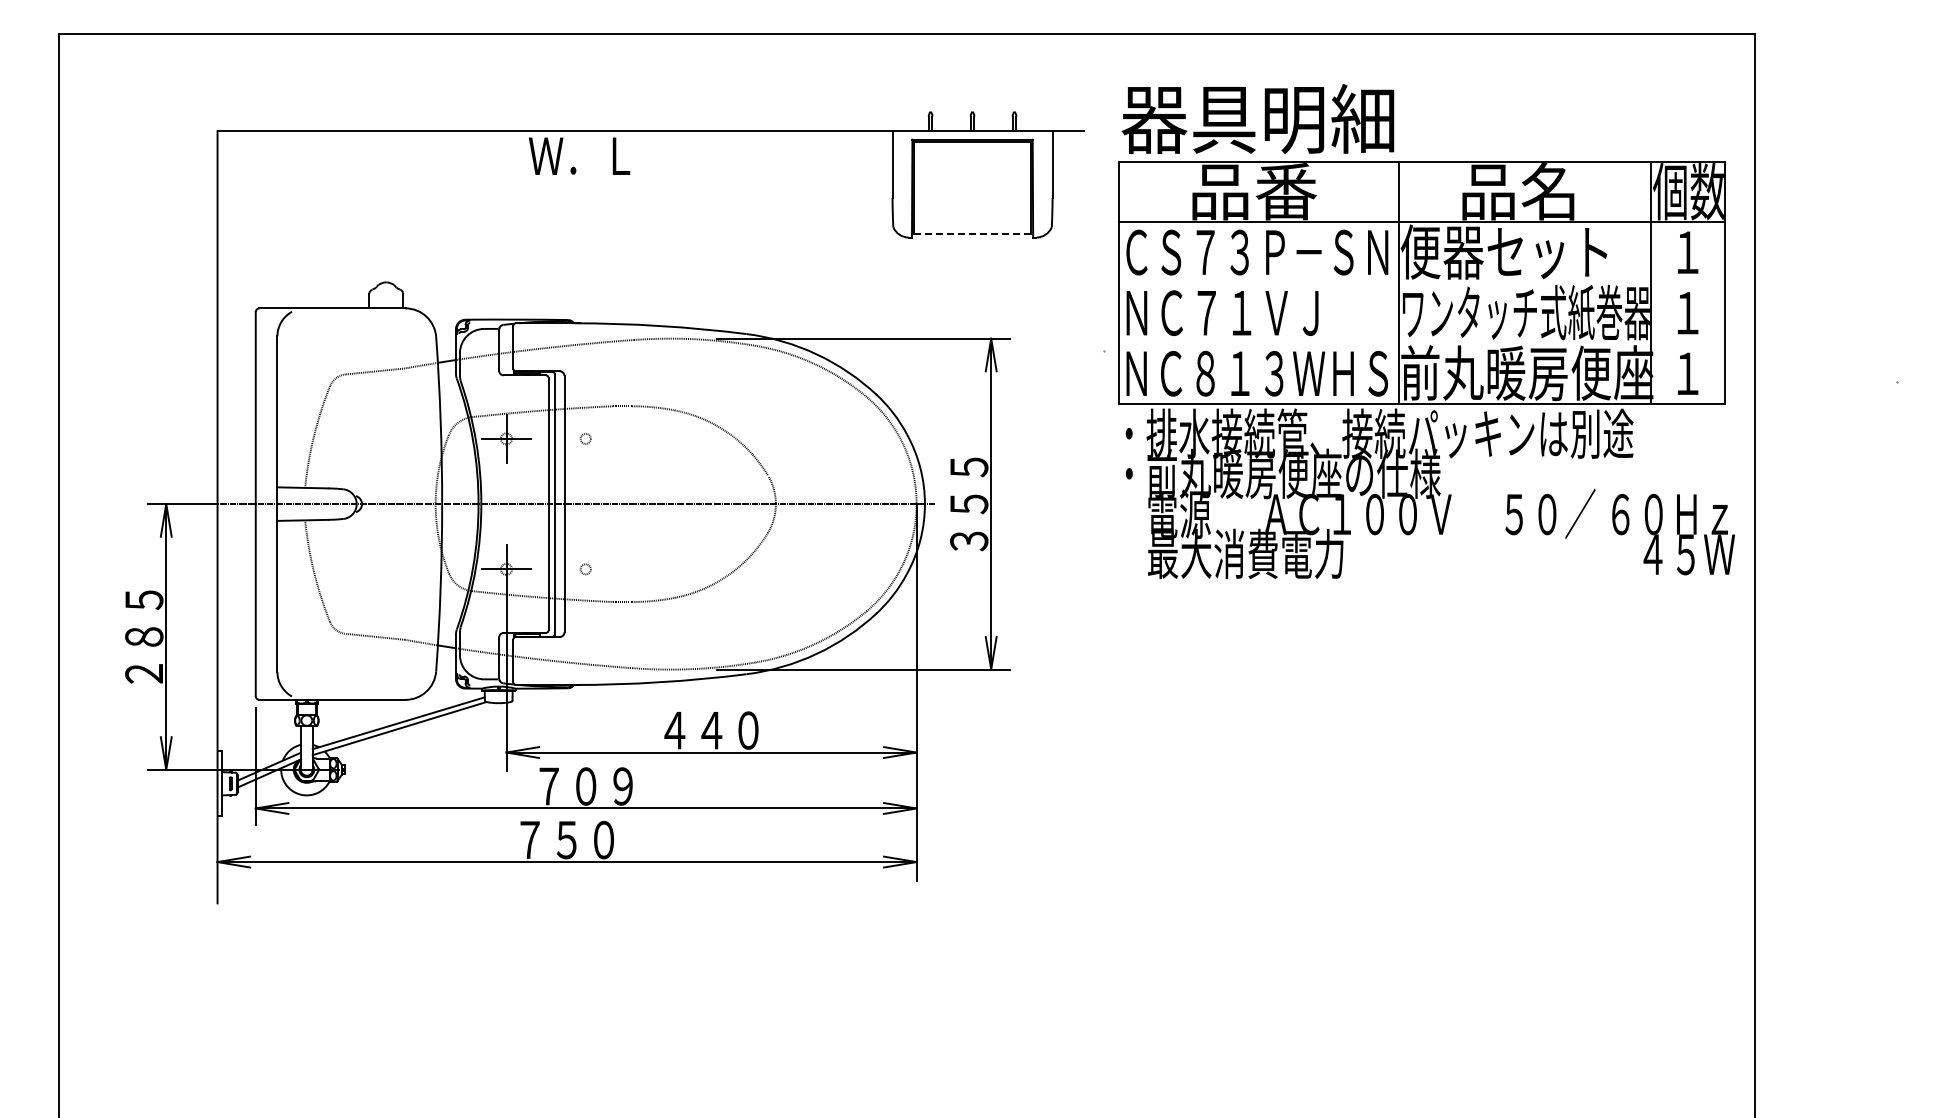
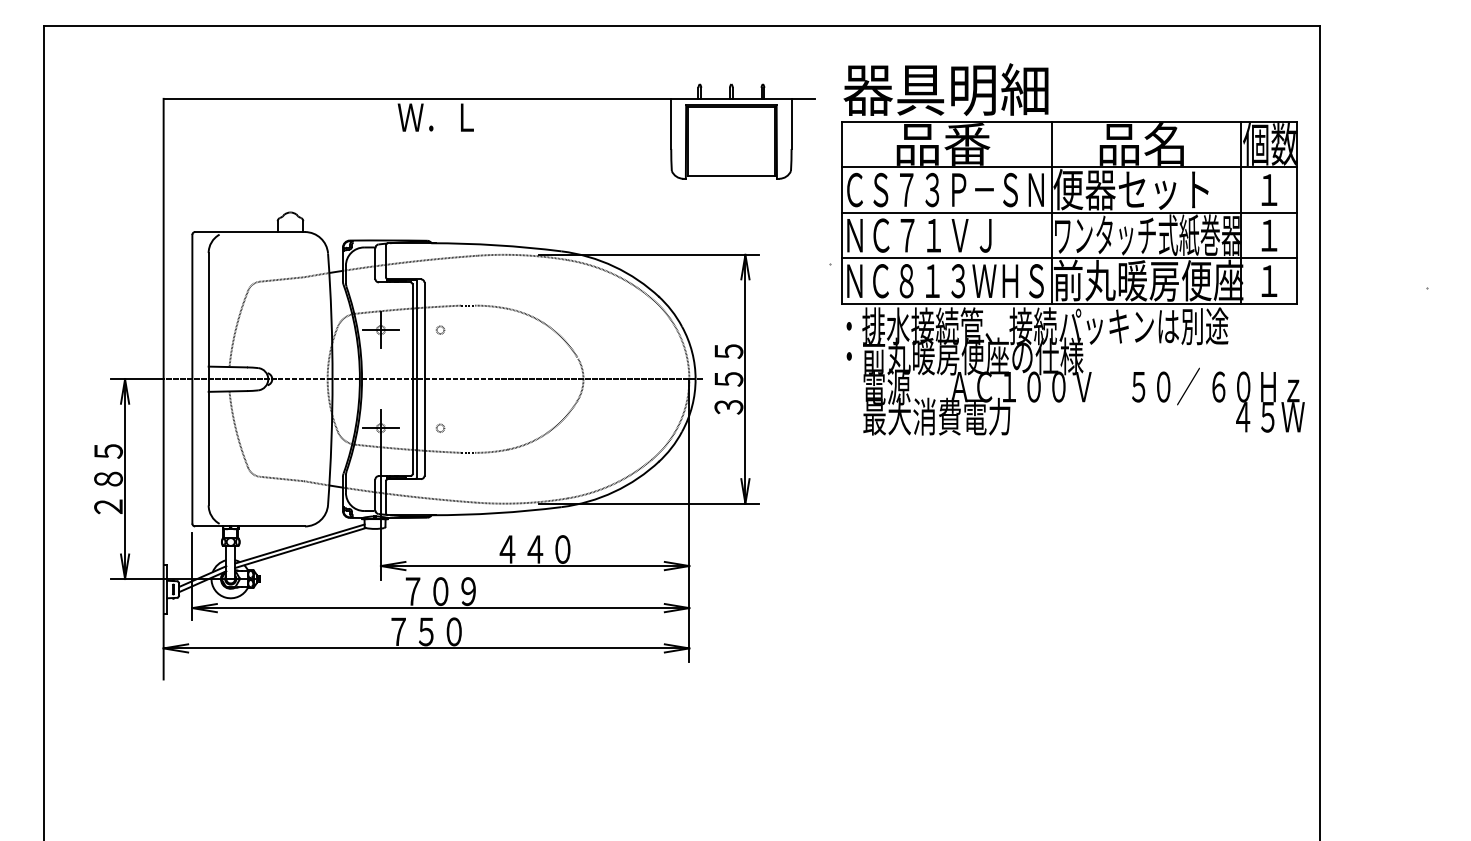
line: (973, 234) -> (732, 176), dashed -> solid
line: (1422, 282) -> (1069, 212), added
line: (1422, 343) -> (1069, 258), added

